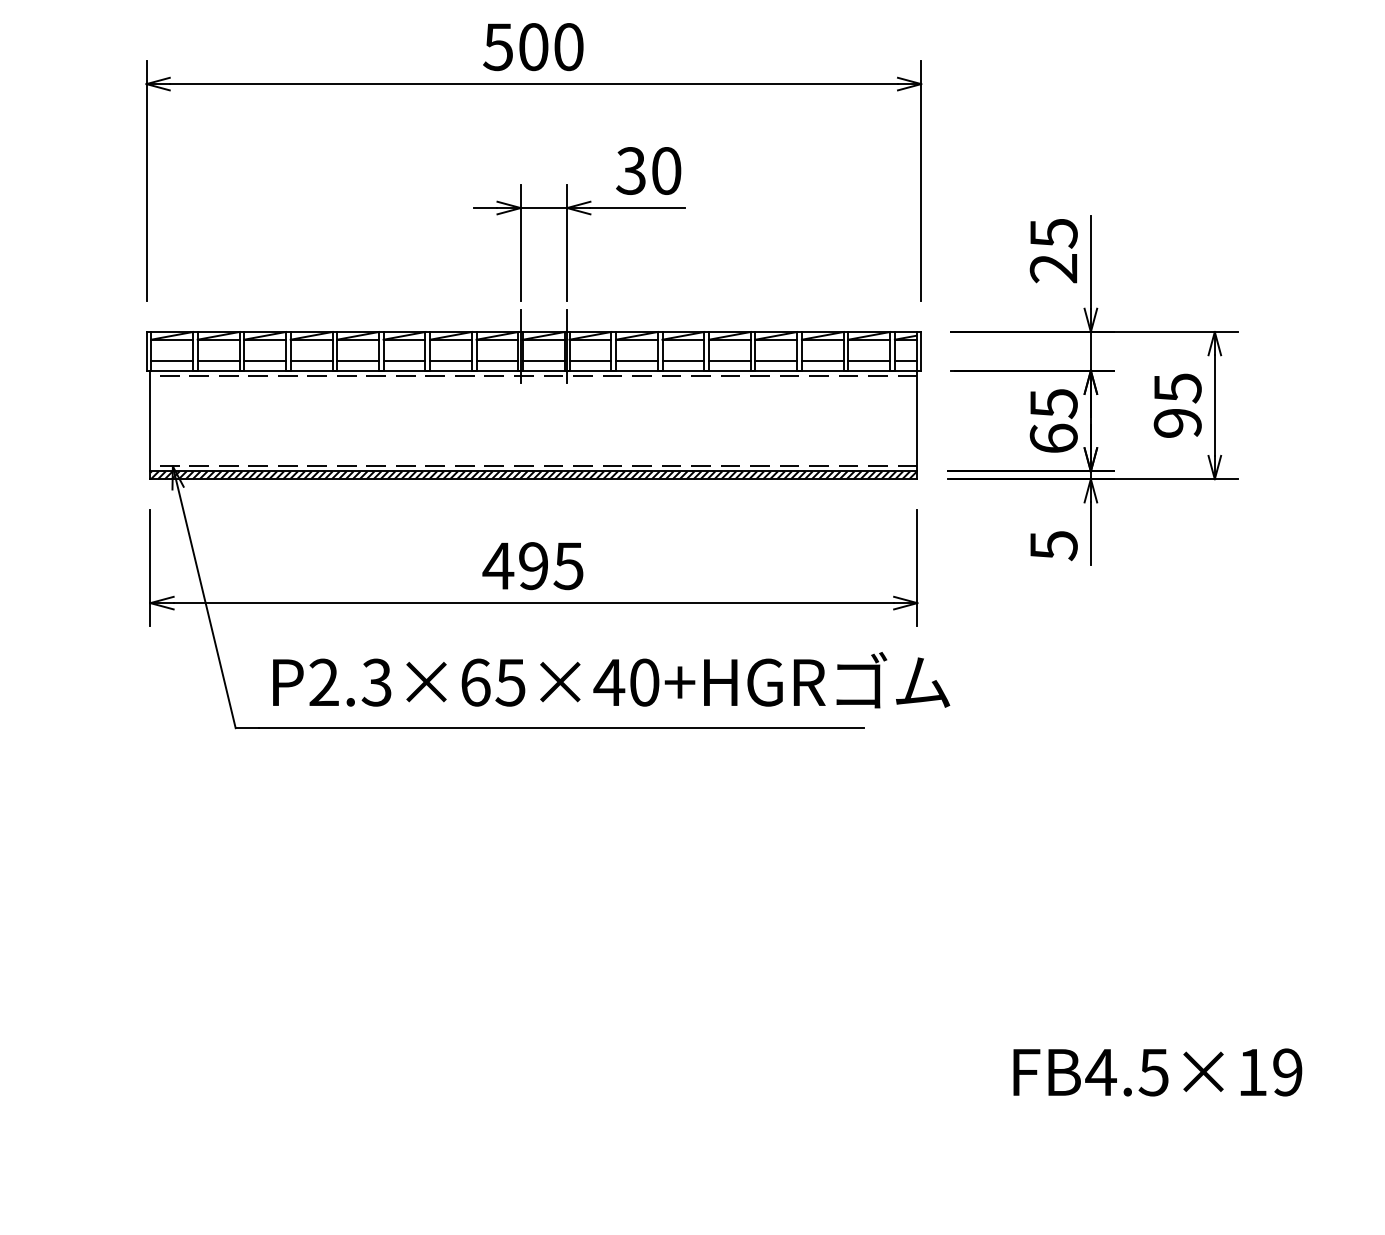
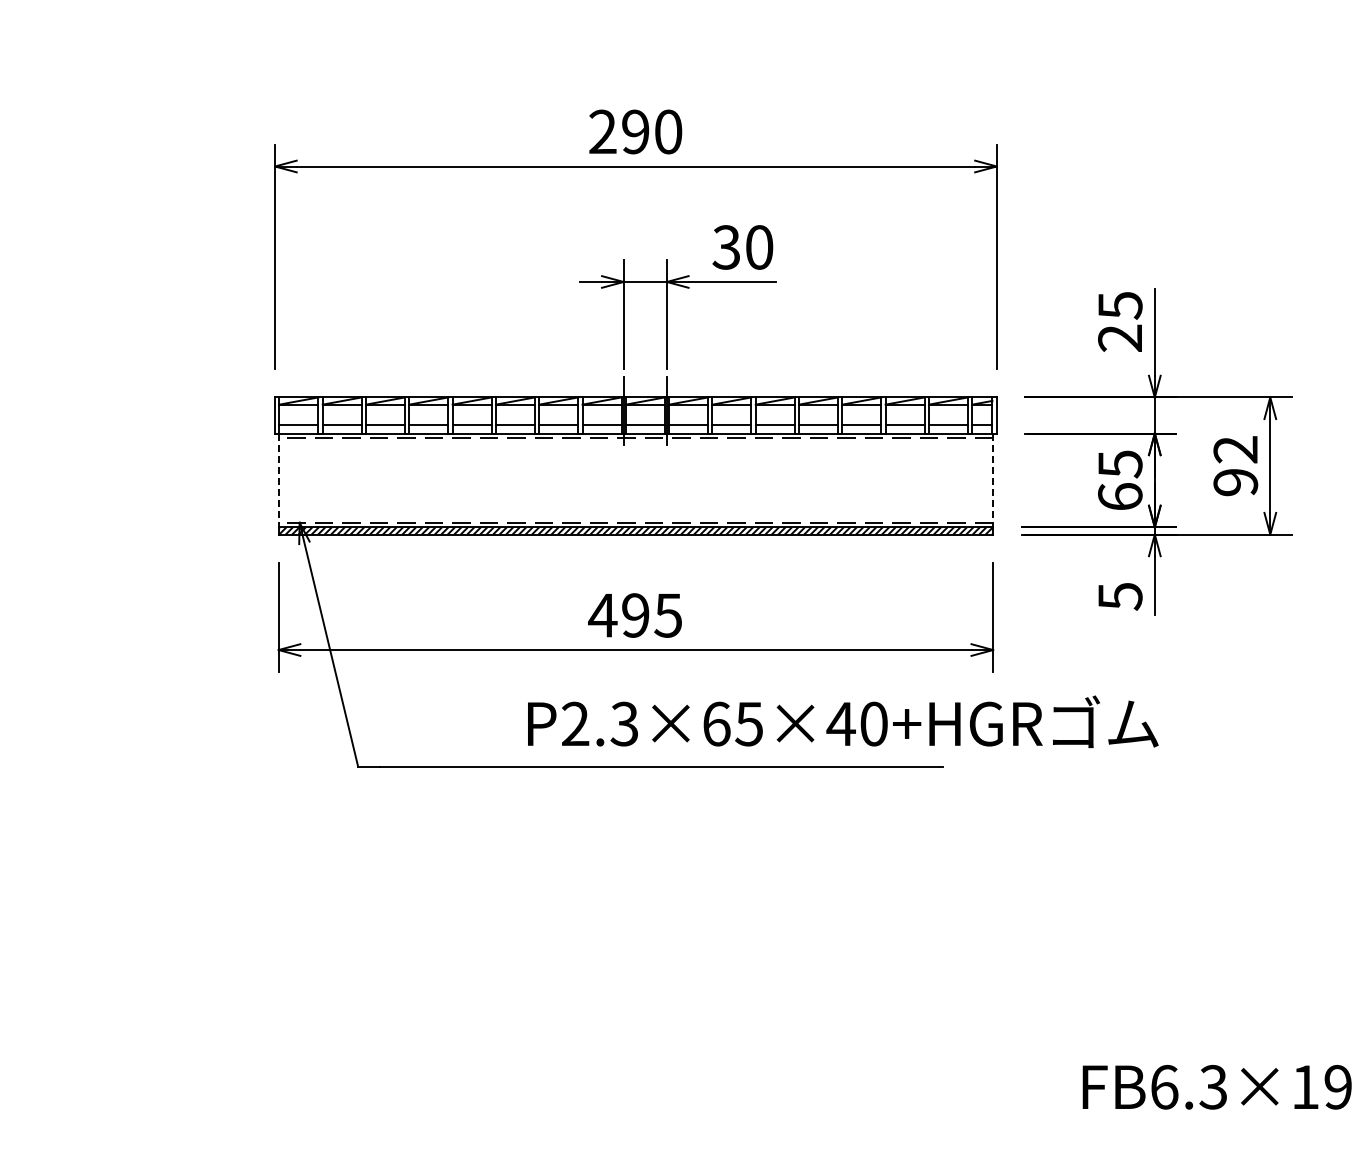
text: (515, 46) -> (618, 131), 500 -> 290
text: (1177, 388) -> (1235, 450), 95 -> 92
line: (150, 421) -> (278, 480), solid -> dashed
line: (917, 421) -> (993, 480), solid -> dashed
text: (611, 679) -> (843, 721), moved
text: (1127, 1071) -> (1188, 1086), FB4.5×19 -> FB6.3×19

